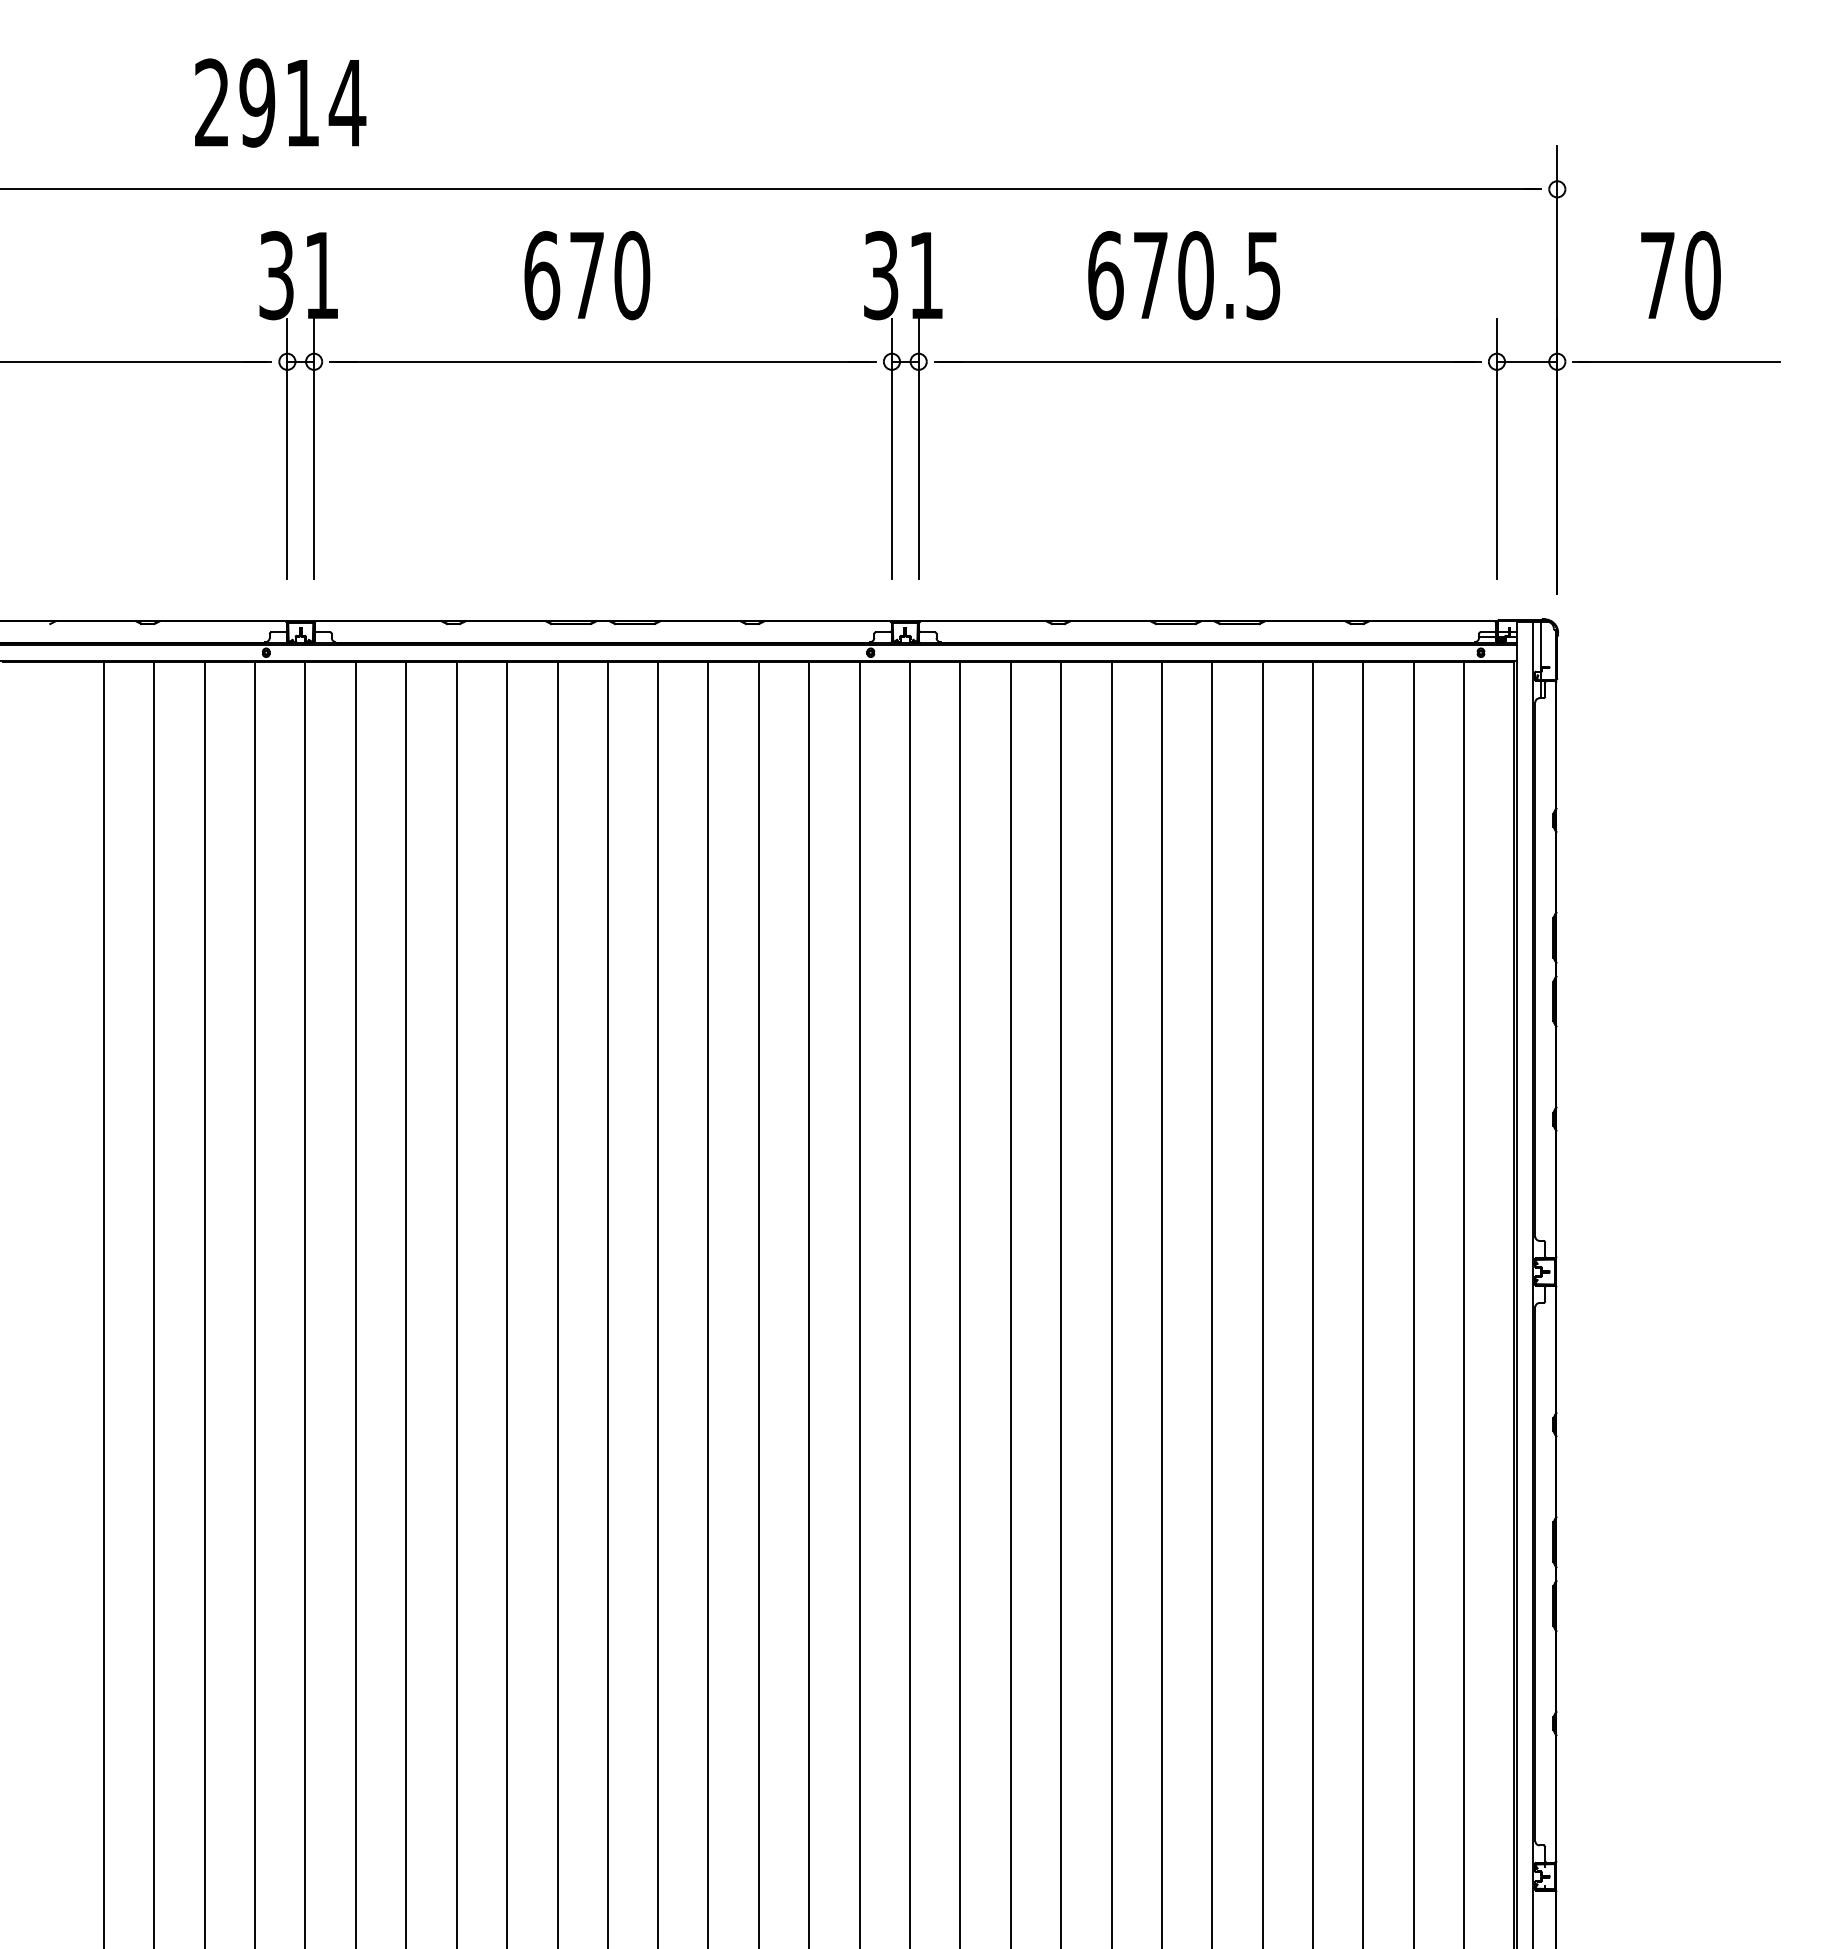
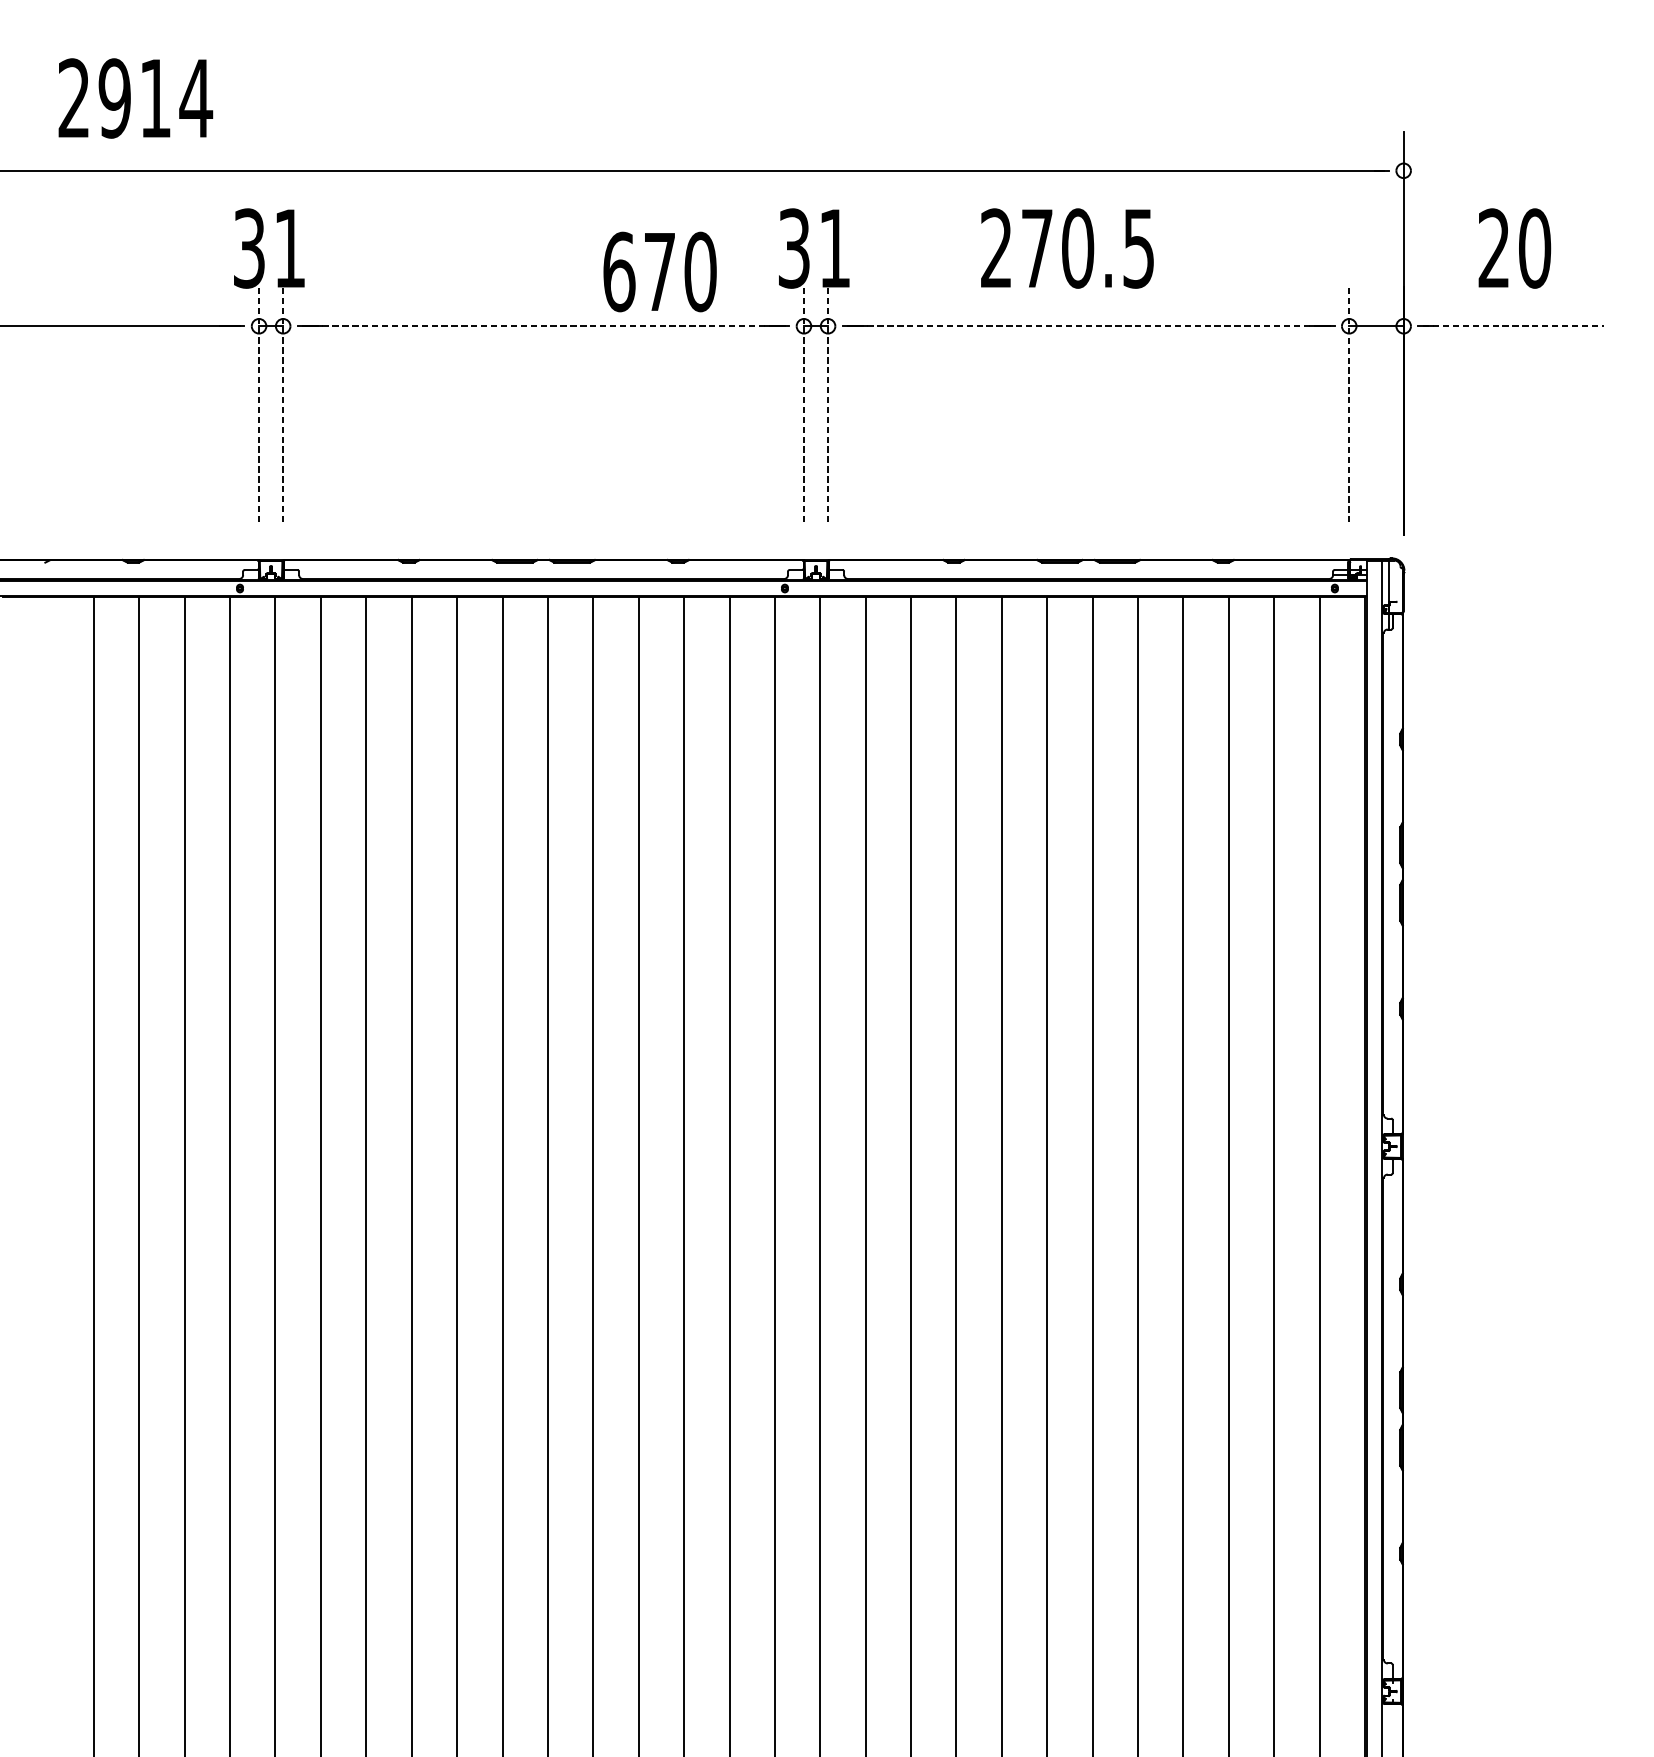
text: (280, 102) -> (135, 97), moved
text: (1657, 274) -> (1493, 247), 70 -> 20
text: (587, 275) -> (660, 271), moved
text: (1105, 275) -> (996, 248), 670.5 -> 270.5
line: (603, 361) -> (543, 326), solid -> dashed
line: (1207, 361) -> (1088, 326), solid -> dashed
line: (1679, 361) -> (1513, 326), solid -> dashed
line: (287, 448) -> (259, 404), solid -> dashed
line: (314, 448) -> (283, 404), solid -> dashed
line: (891, 448) -> (803, 404), solid -> dashed
line: (918, 448) -> (827, 404), solid -> dashed
line: (1496, 448) -> (1348, 404), solid -> dashed

